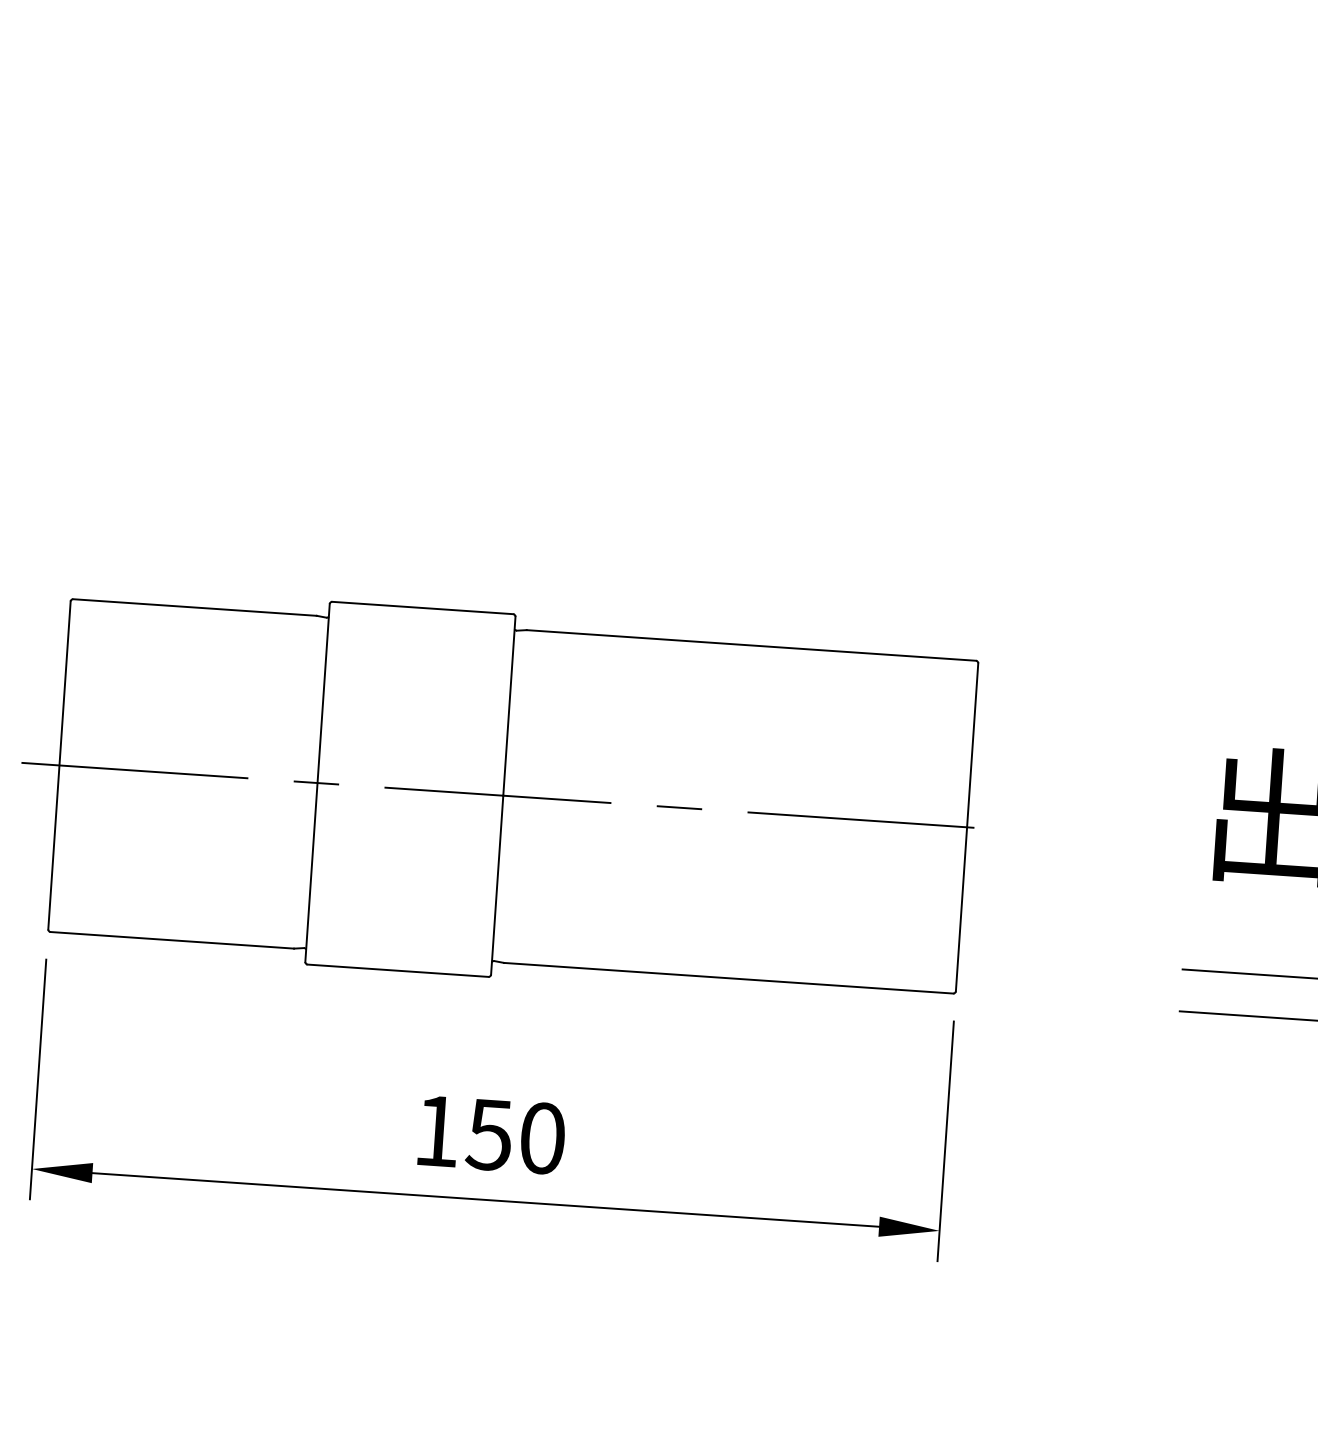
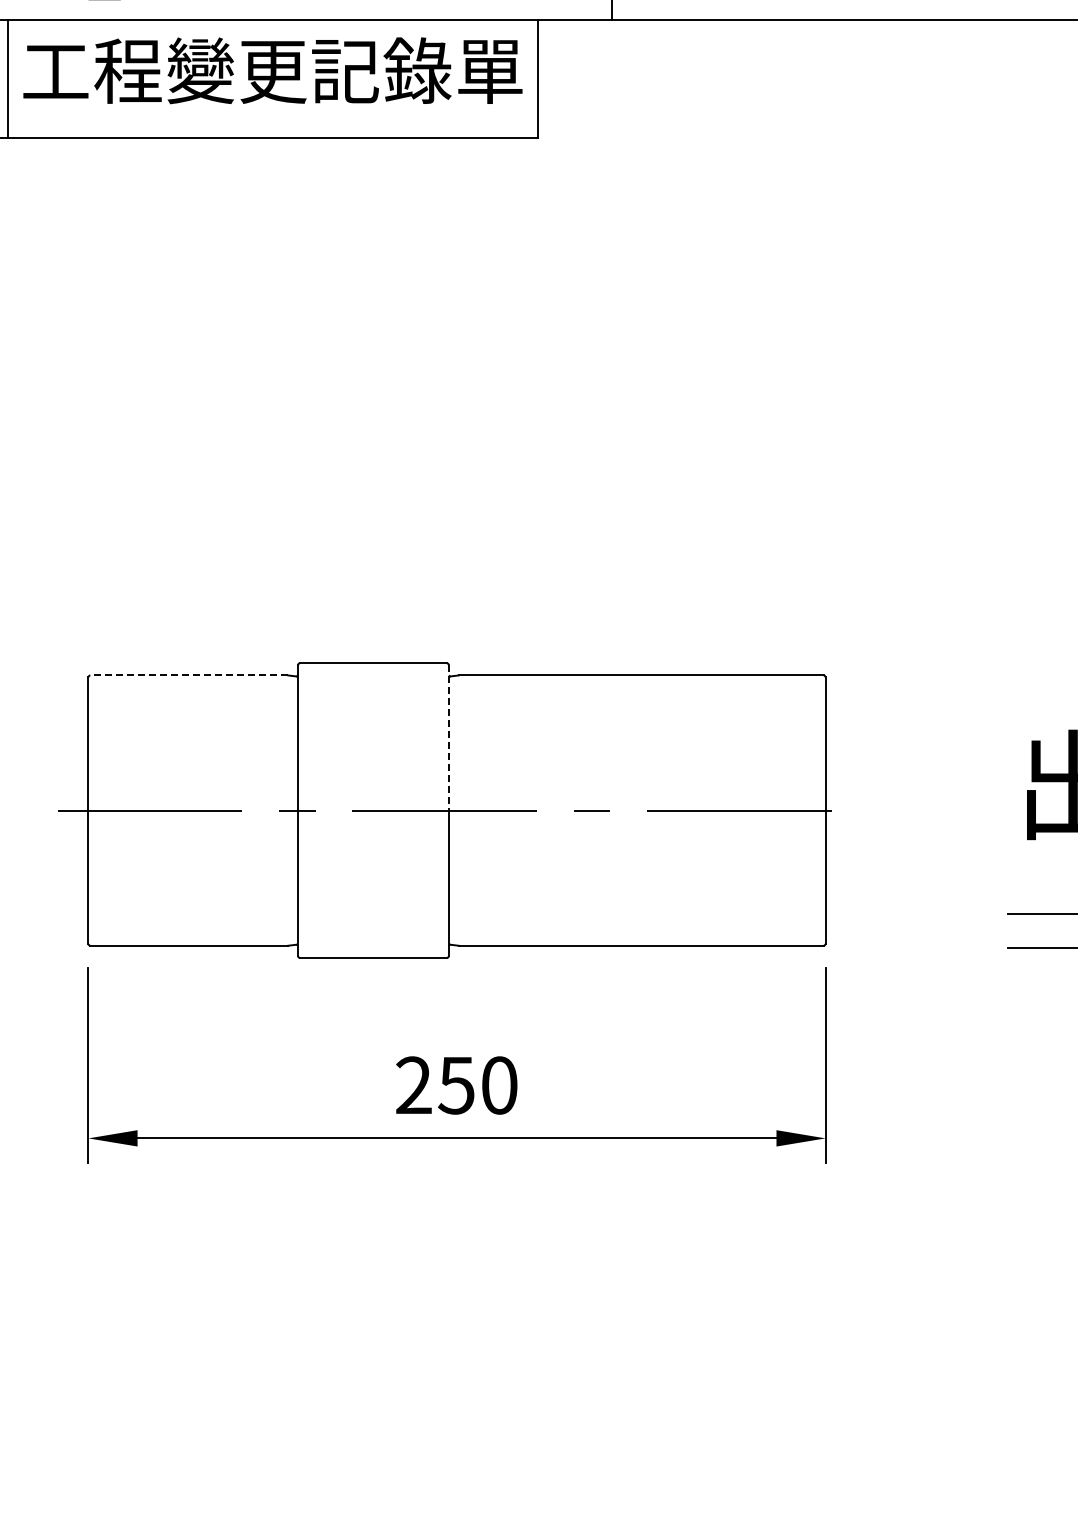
line: (195, 607) -> (189, 675), solid -> dashed
line: (508, 705) -> (448, 737), solid -> dashed
text: (436, 1129) -> (413, 1084), 150 -> 250

